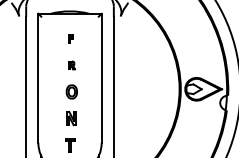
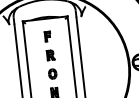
part: (70, 38) -> (47, 36), size x1.67
part: (71, 65) -> (50, 55), size x1.67

